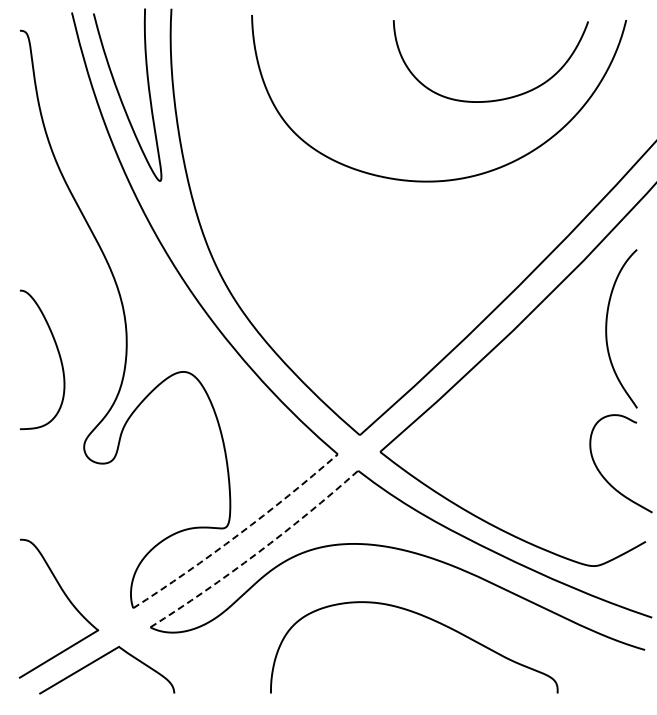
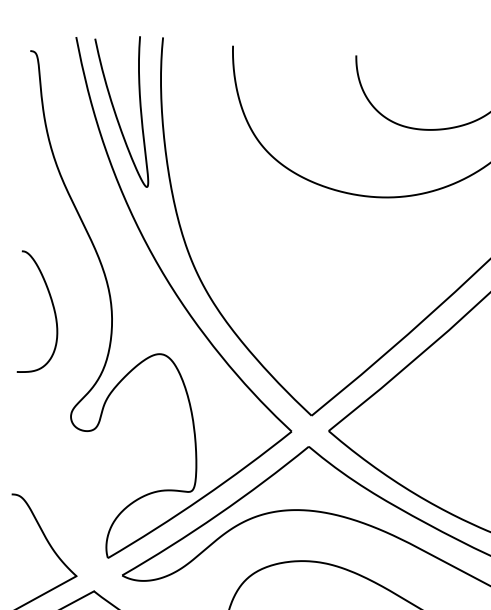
curve: (58, 355) -> (53, 309), moved
arc: (238, 534) -> (202, 497), dashed -> solid
arc: (257, 553) -> (218, 515), dashed -> solid

